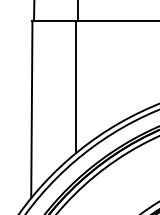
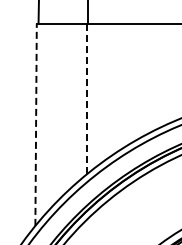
line: (76, 86) -> (86, 98), solid -> dashed
line: (32, 109) -> (36, 124), solid -> dashed

